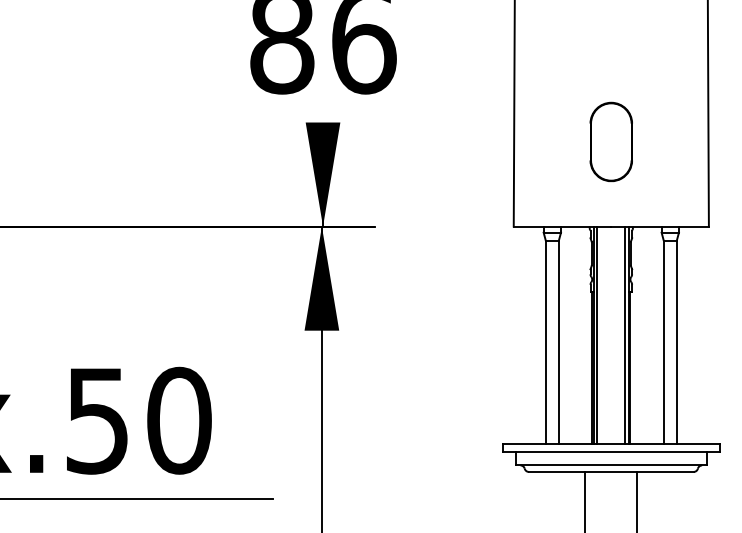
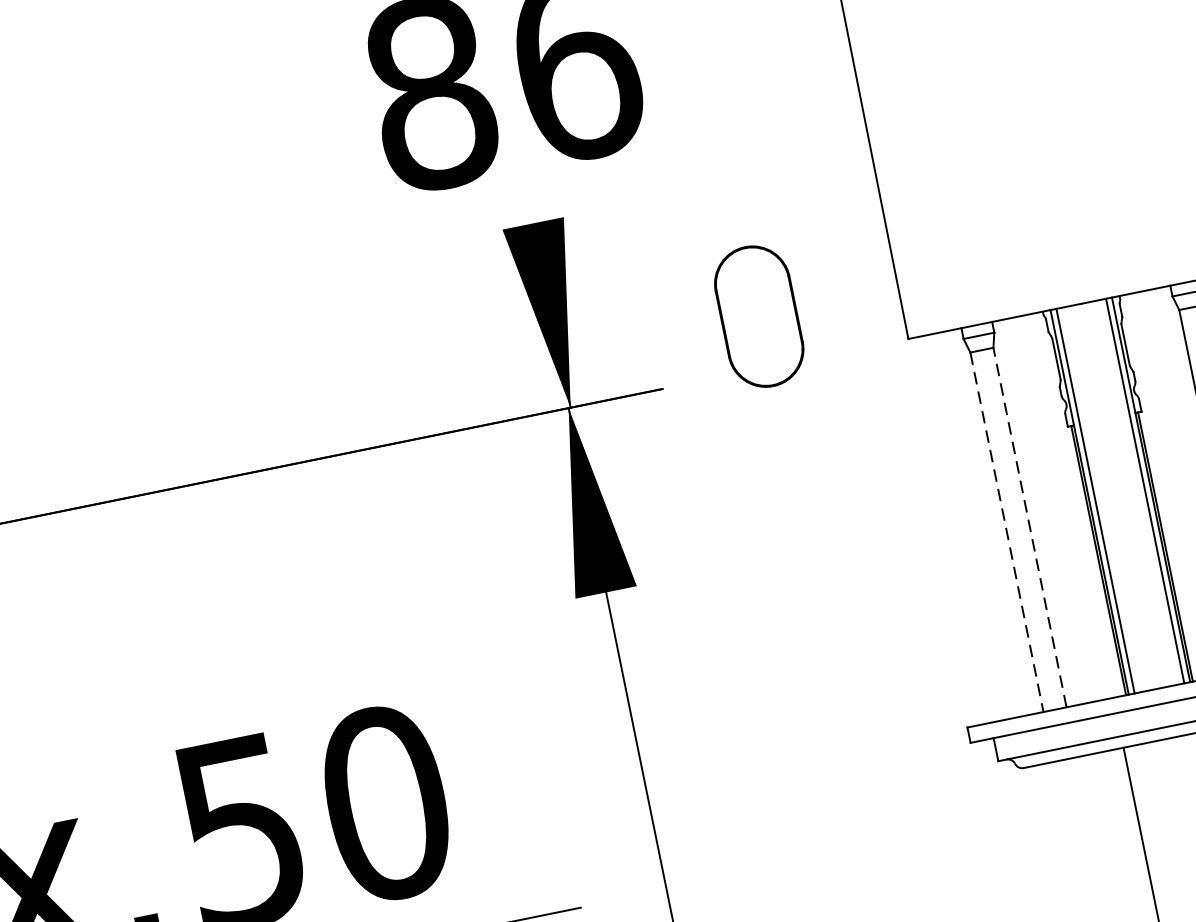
part: (610, 141) -> (757, 316), moved
line: (545, 342) -> (1006, 532), solid -> dashed
line: (558, 342) -> (1029, 528), solid -> dashed

